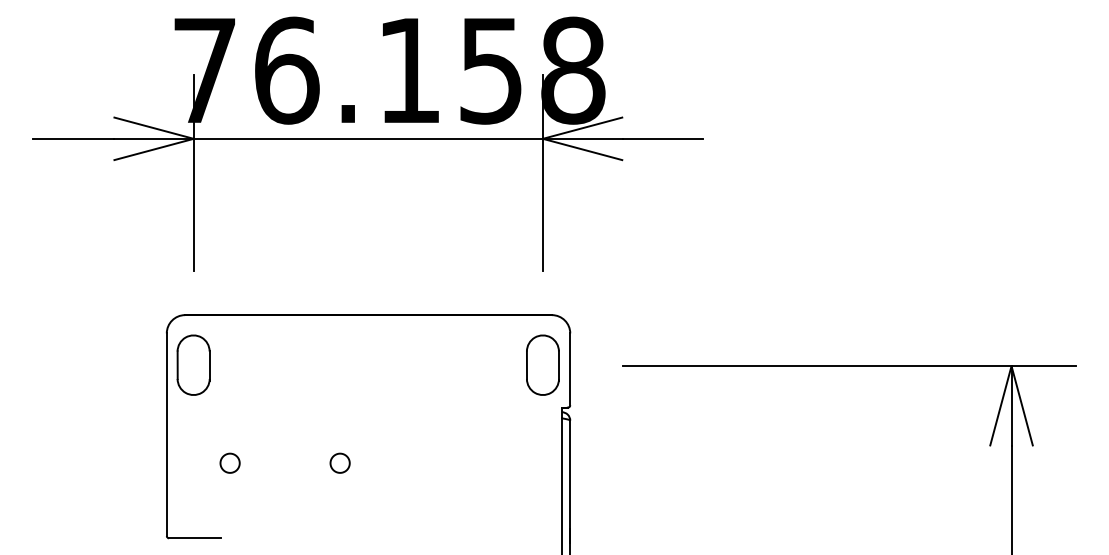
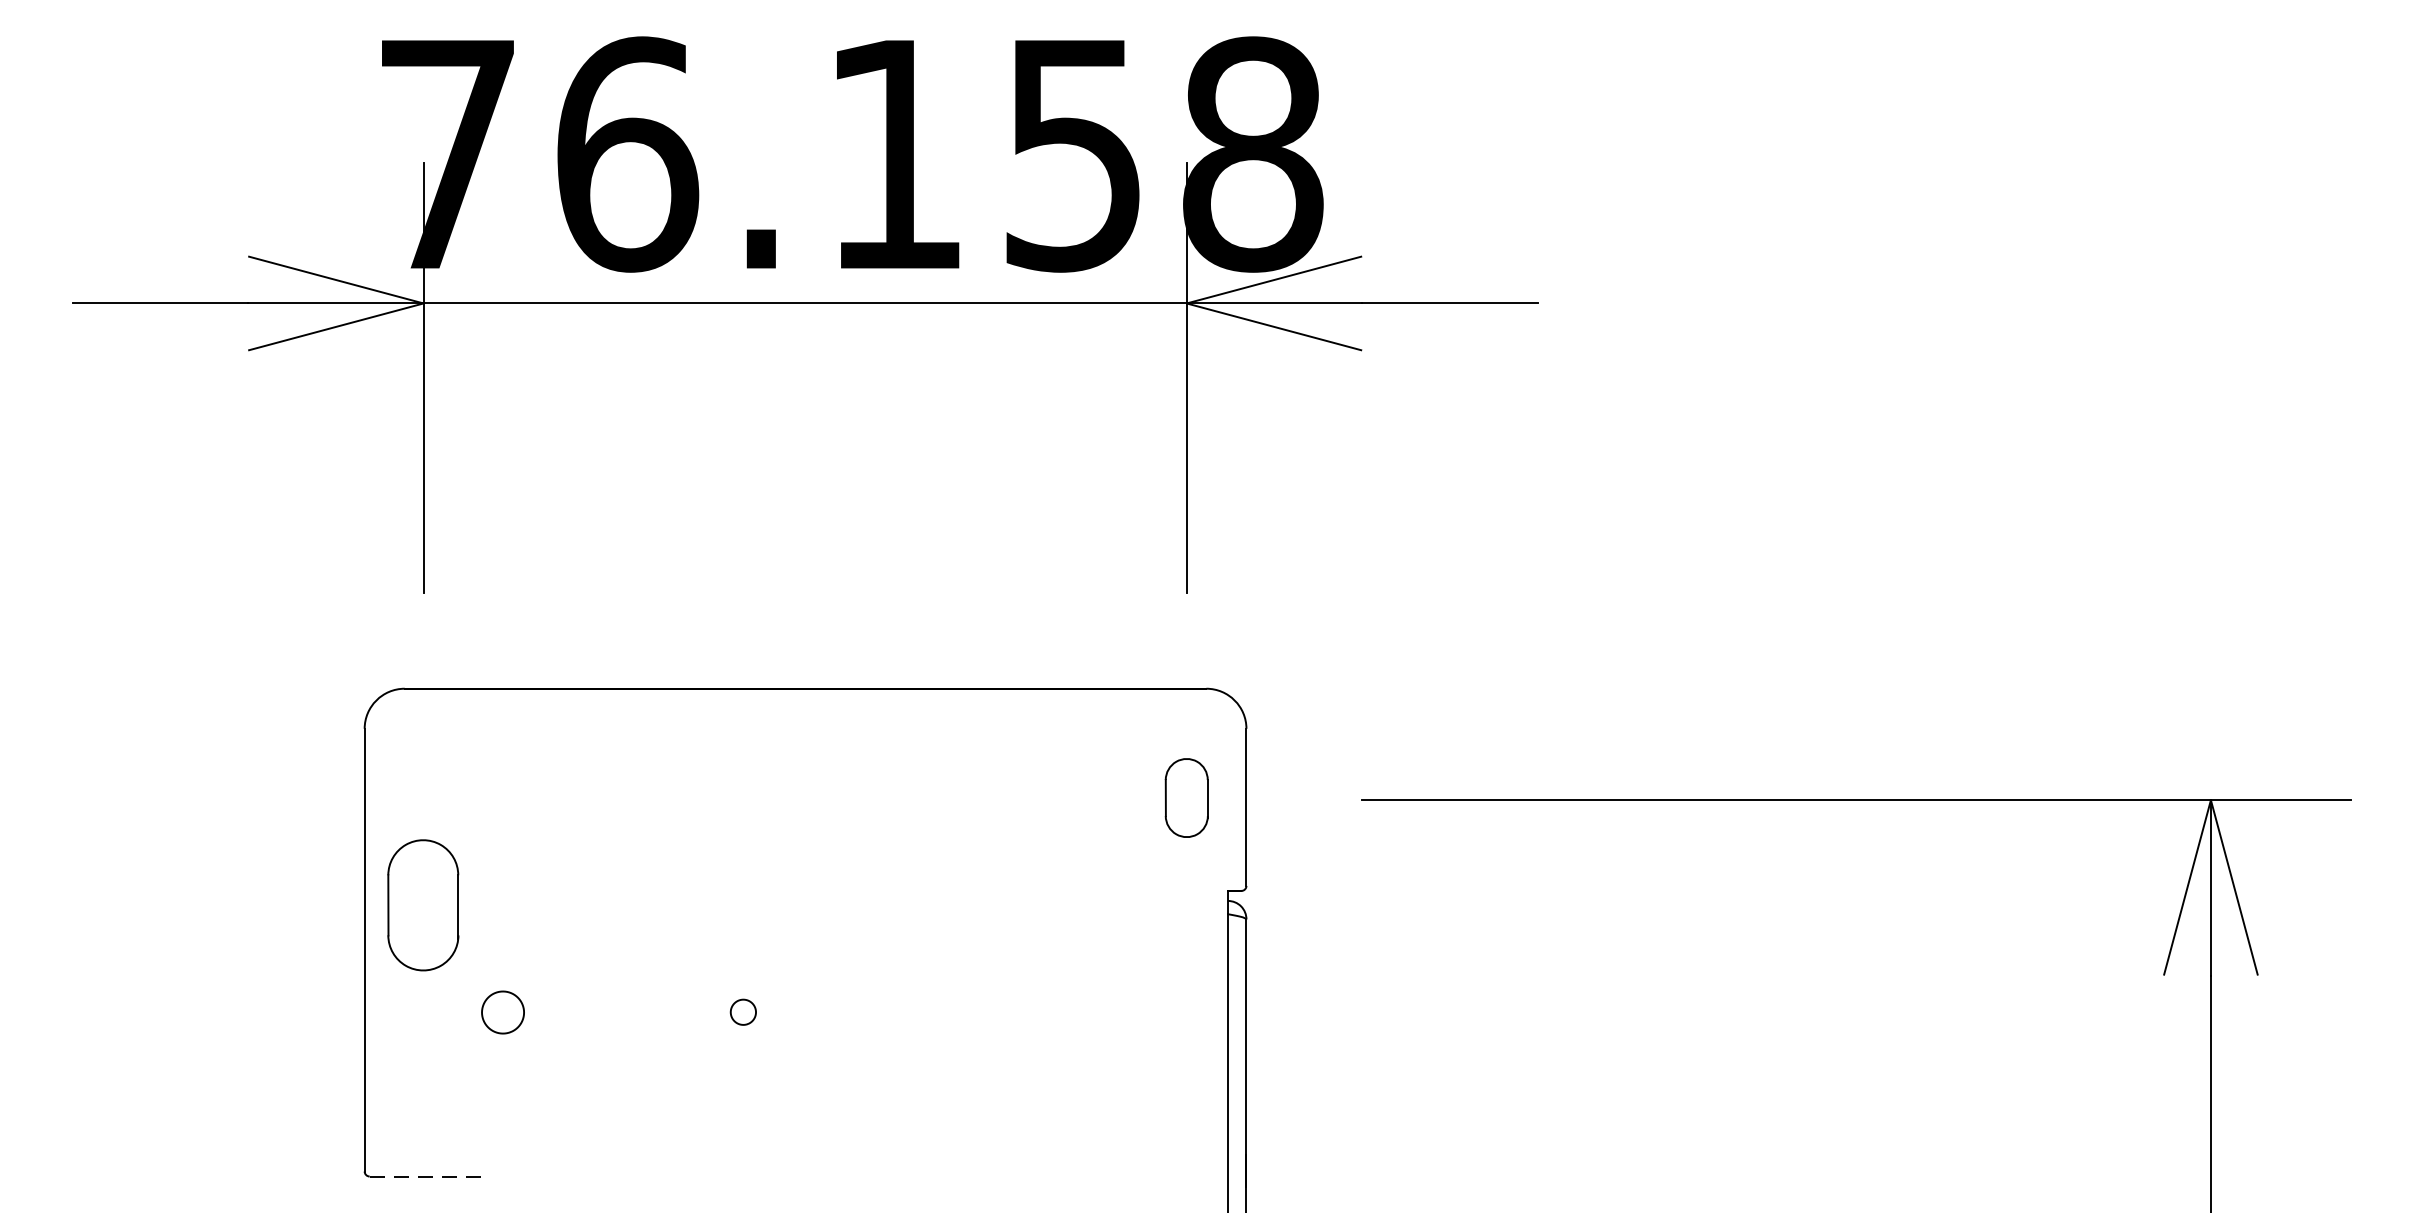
part: (193, 364) -> (422, 903), moved
part: (542, 364) -> (1185, 796), size x0.6
part: (339, 462) -> (742, 1010), size x0.6
line: (195, 538) -> (427, 1176), solid -> dashed

